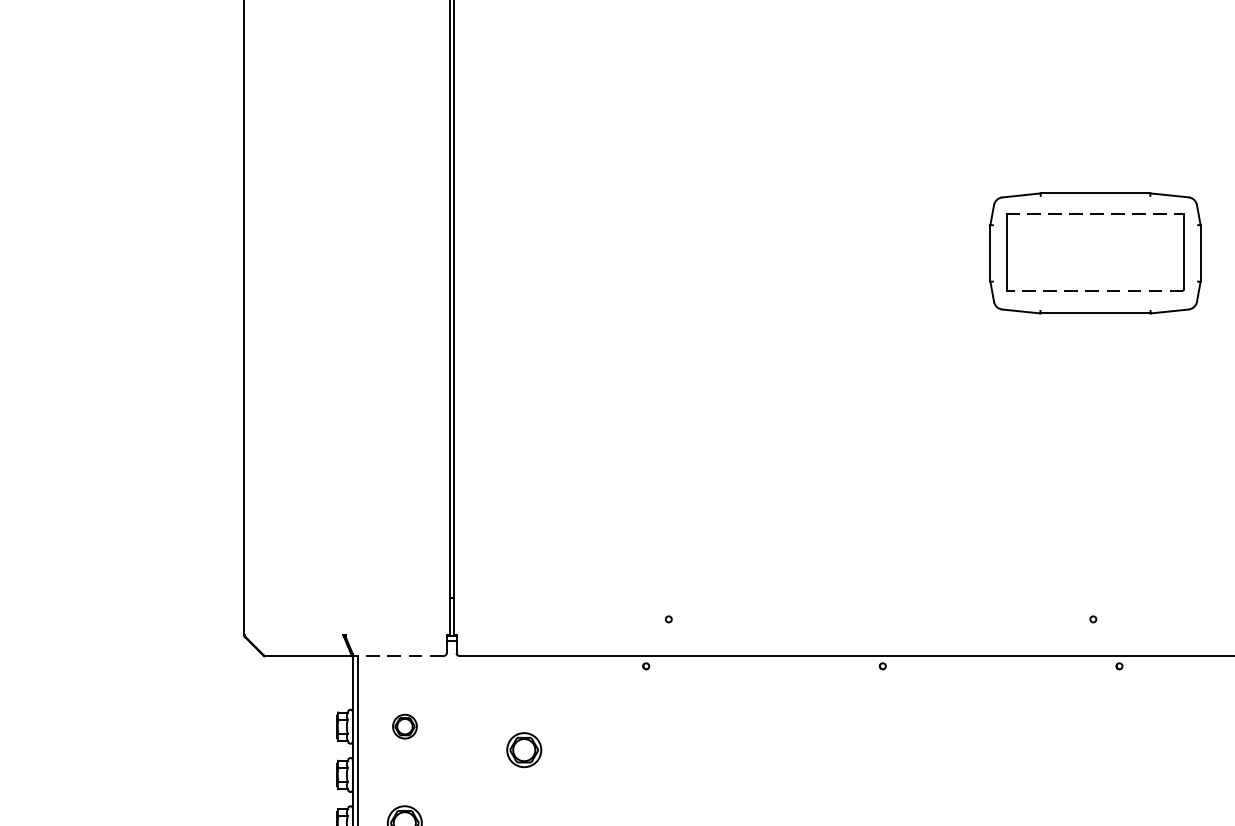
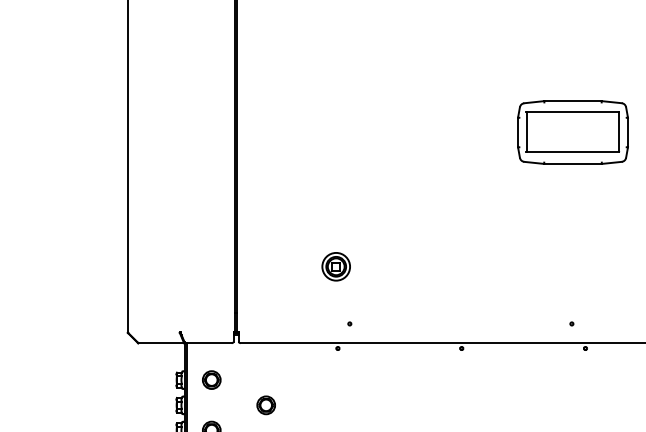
line: (1096, 213) -> (573, 111), dashed -> solid
line: (1094, 289) -> (572, 151), dashed -> solid
part: (641, 509) -> (335, 266), added
line: (396, 656) -> (207, 343), dashed -> solid
part: (404, 725) -> (211, 379), size x1.43
part: (522, 750) -> (265, 405), moved

